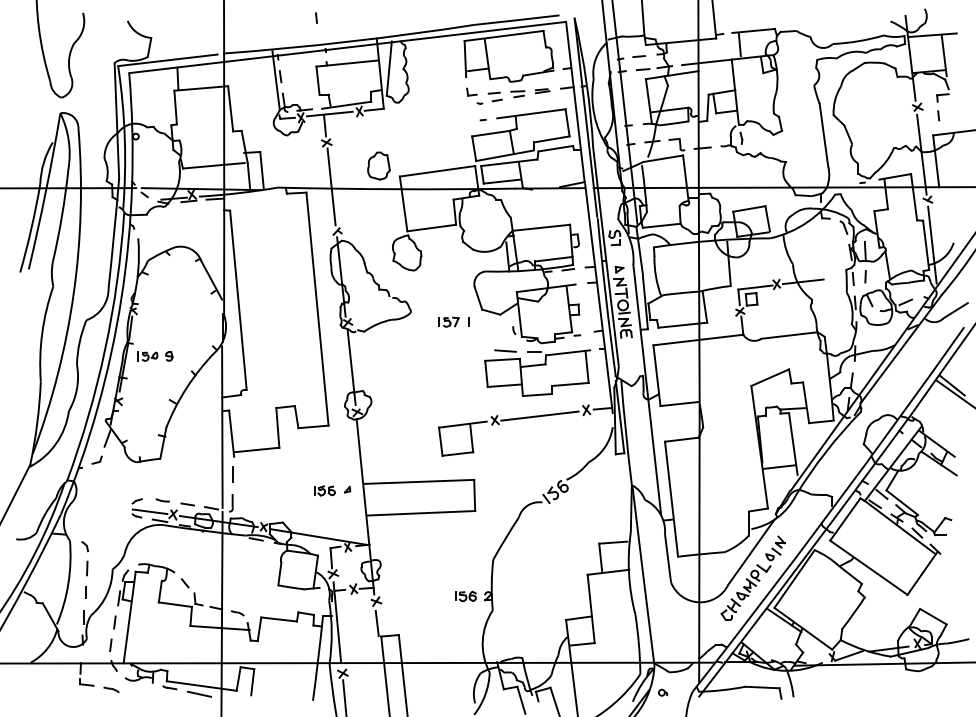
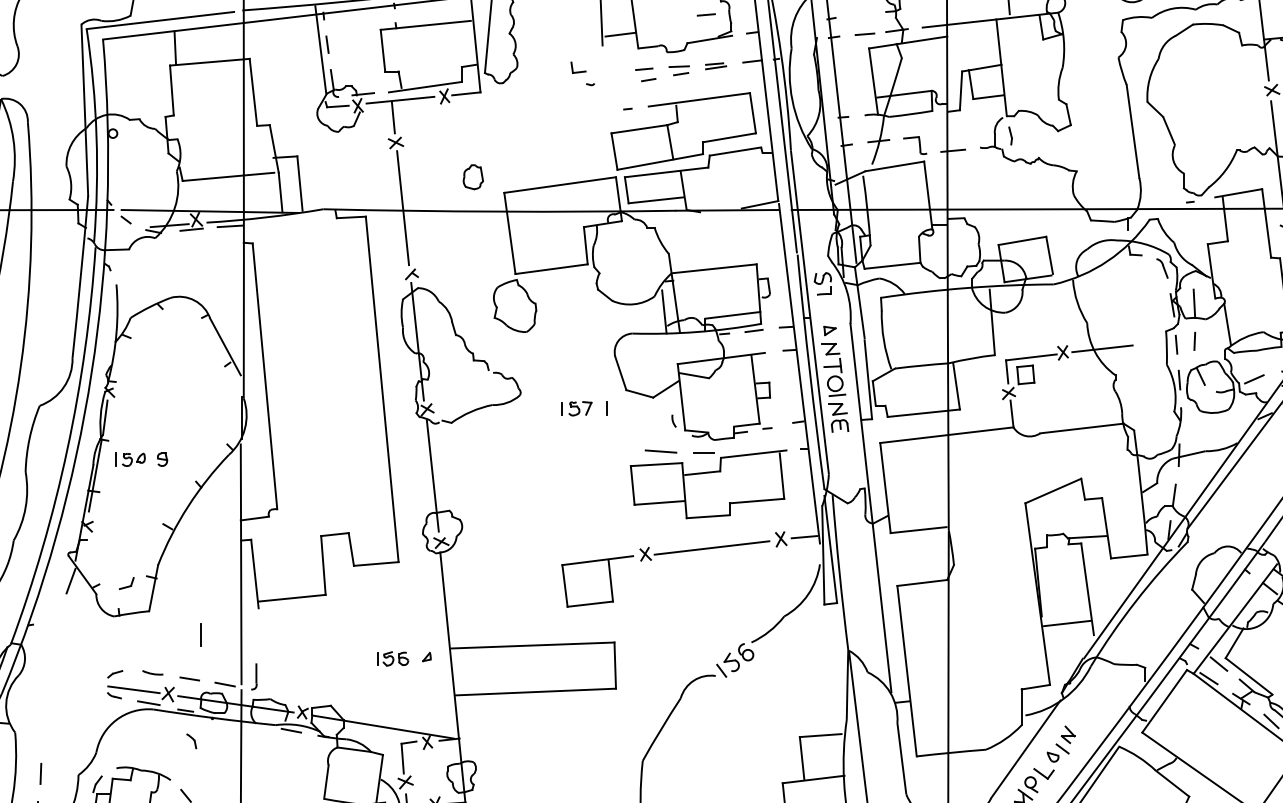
line: (638, 56) -> (705, 14), moved
part: (474, 95) -> (582, 72), moved
part: (378, 165) -> (472, 176), size x0.6
part: (96, 459) -> (125, 582), moved
line: (232, 474) -> (199, 634), moved
part: (84, 546) -> (190, 741), moved

